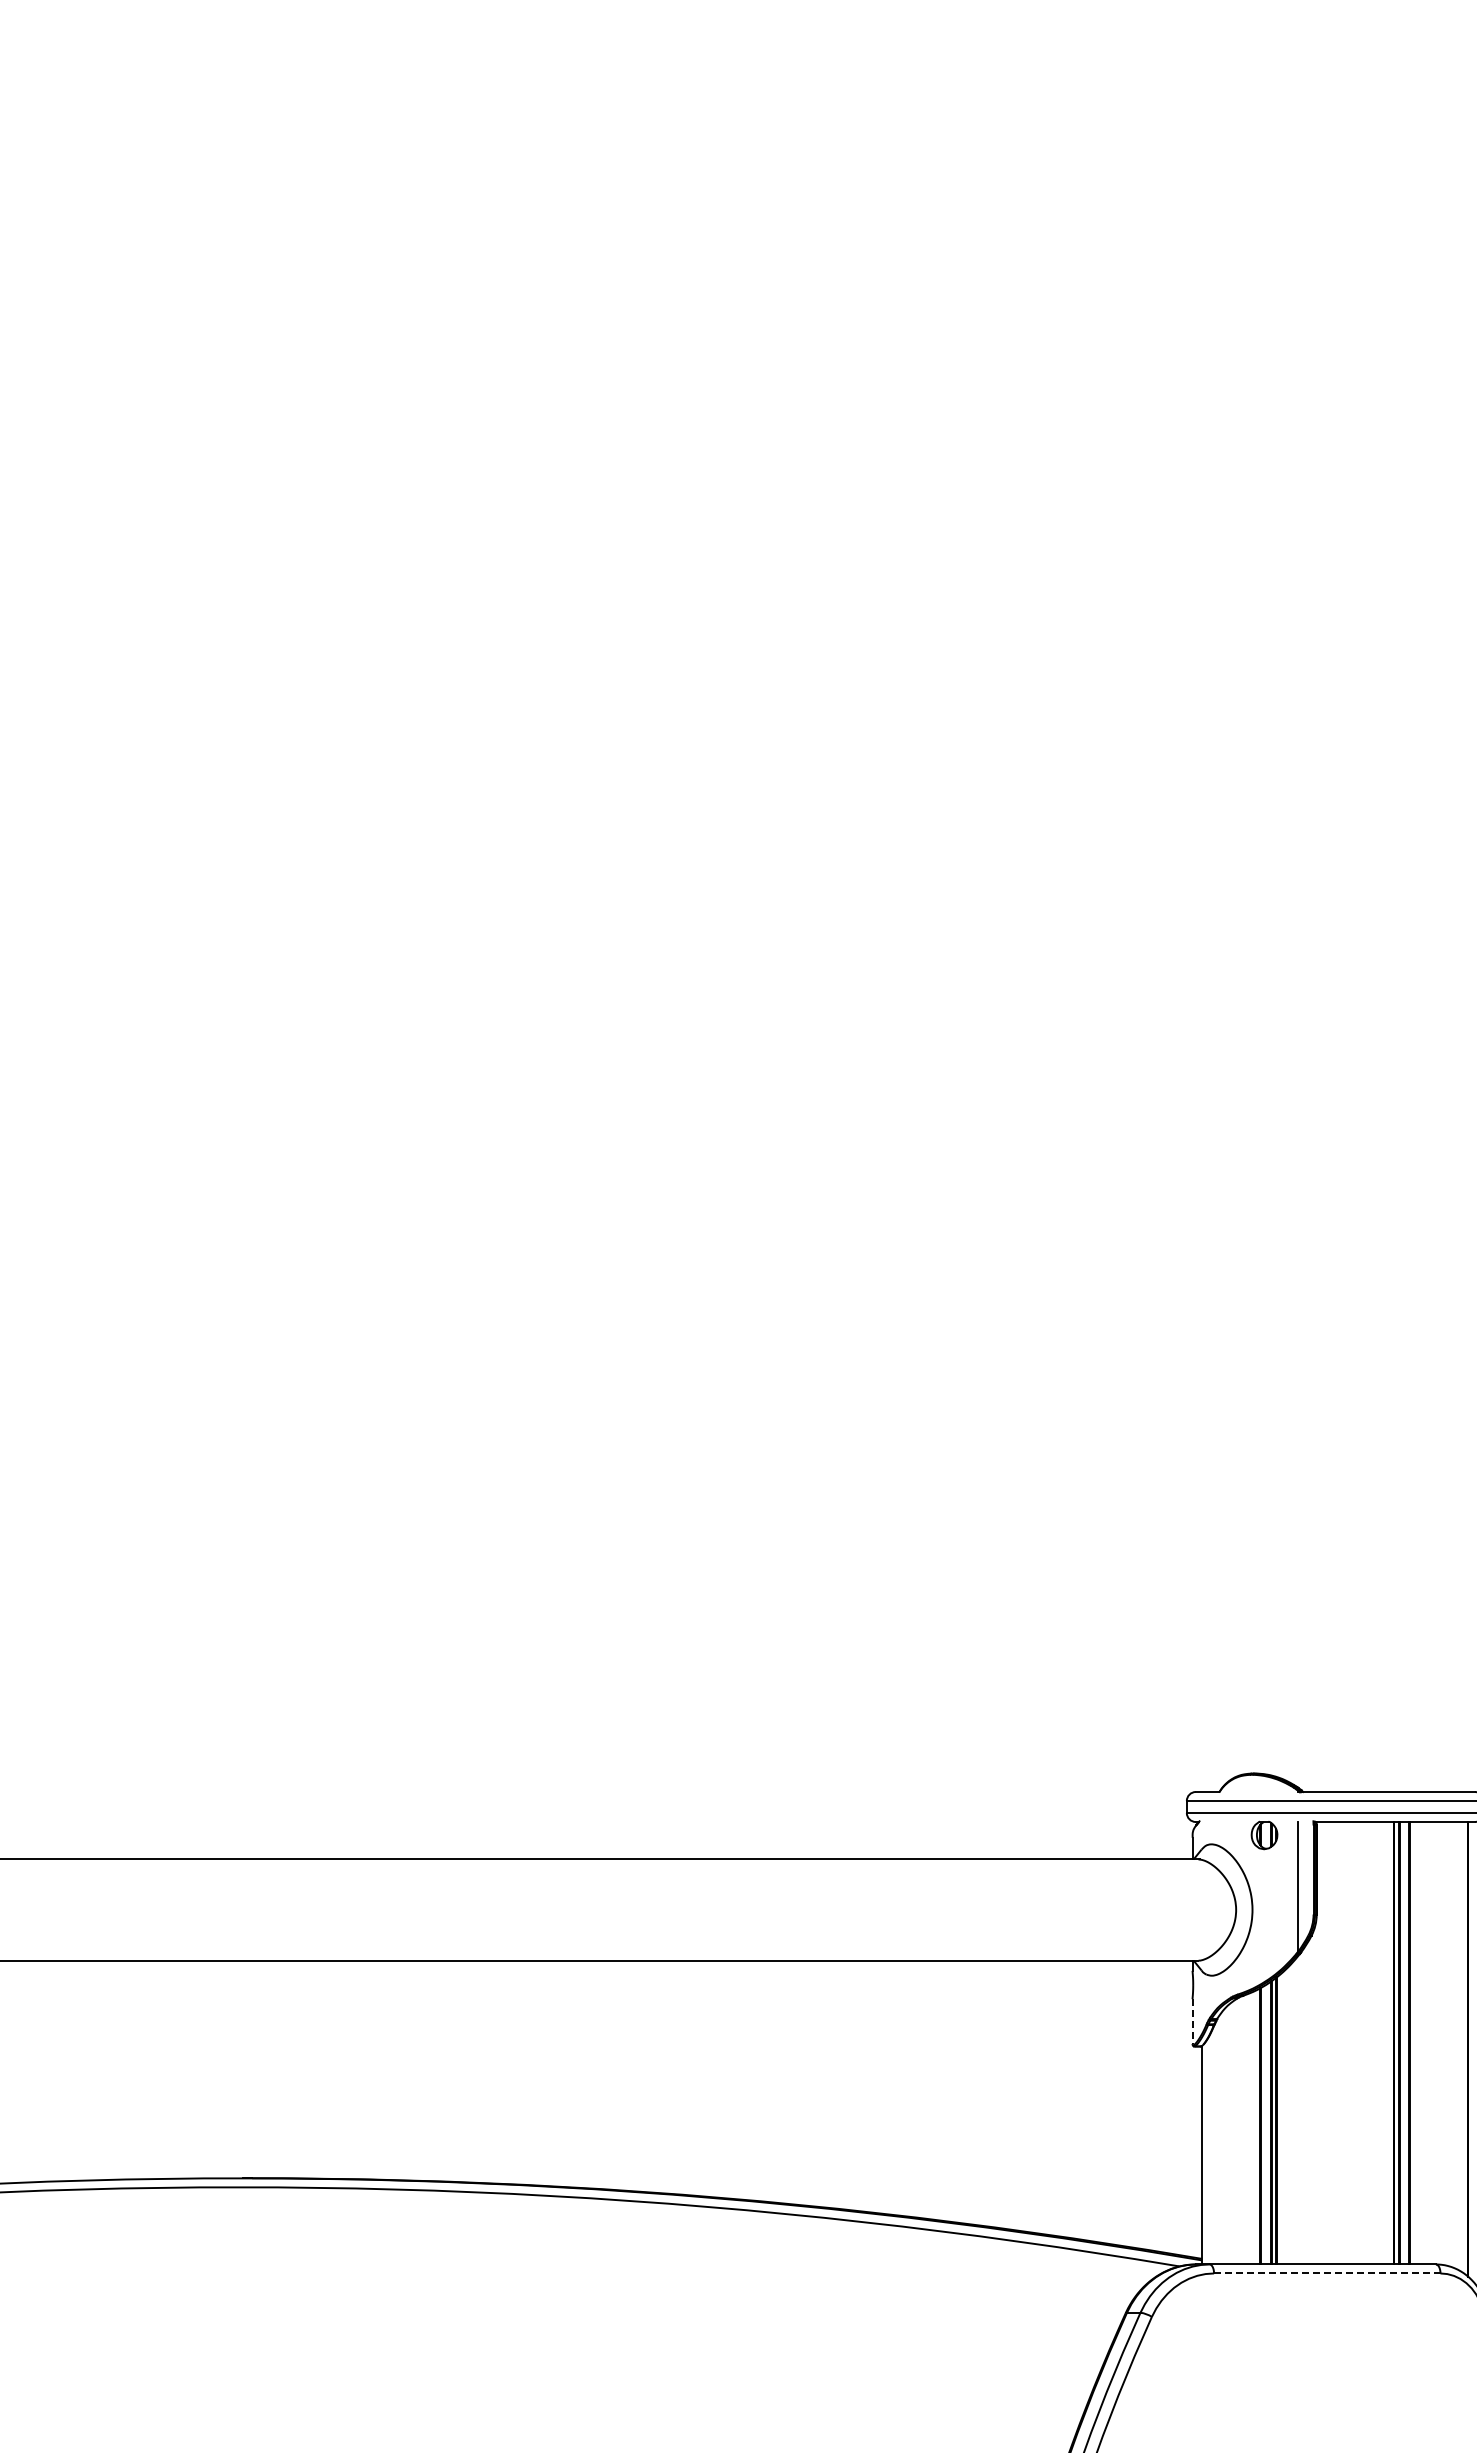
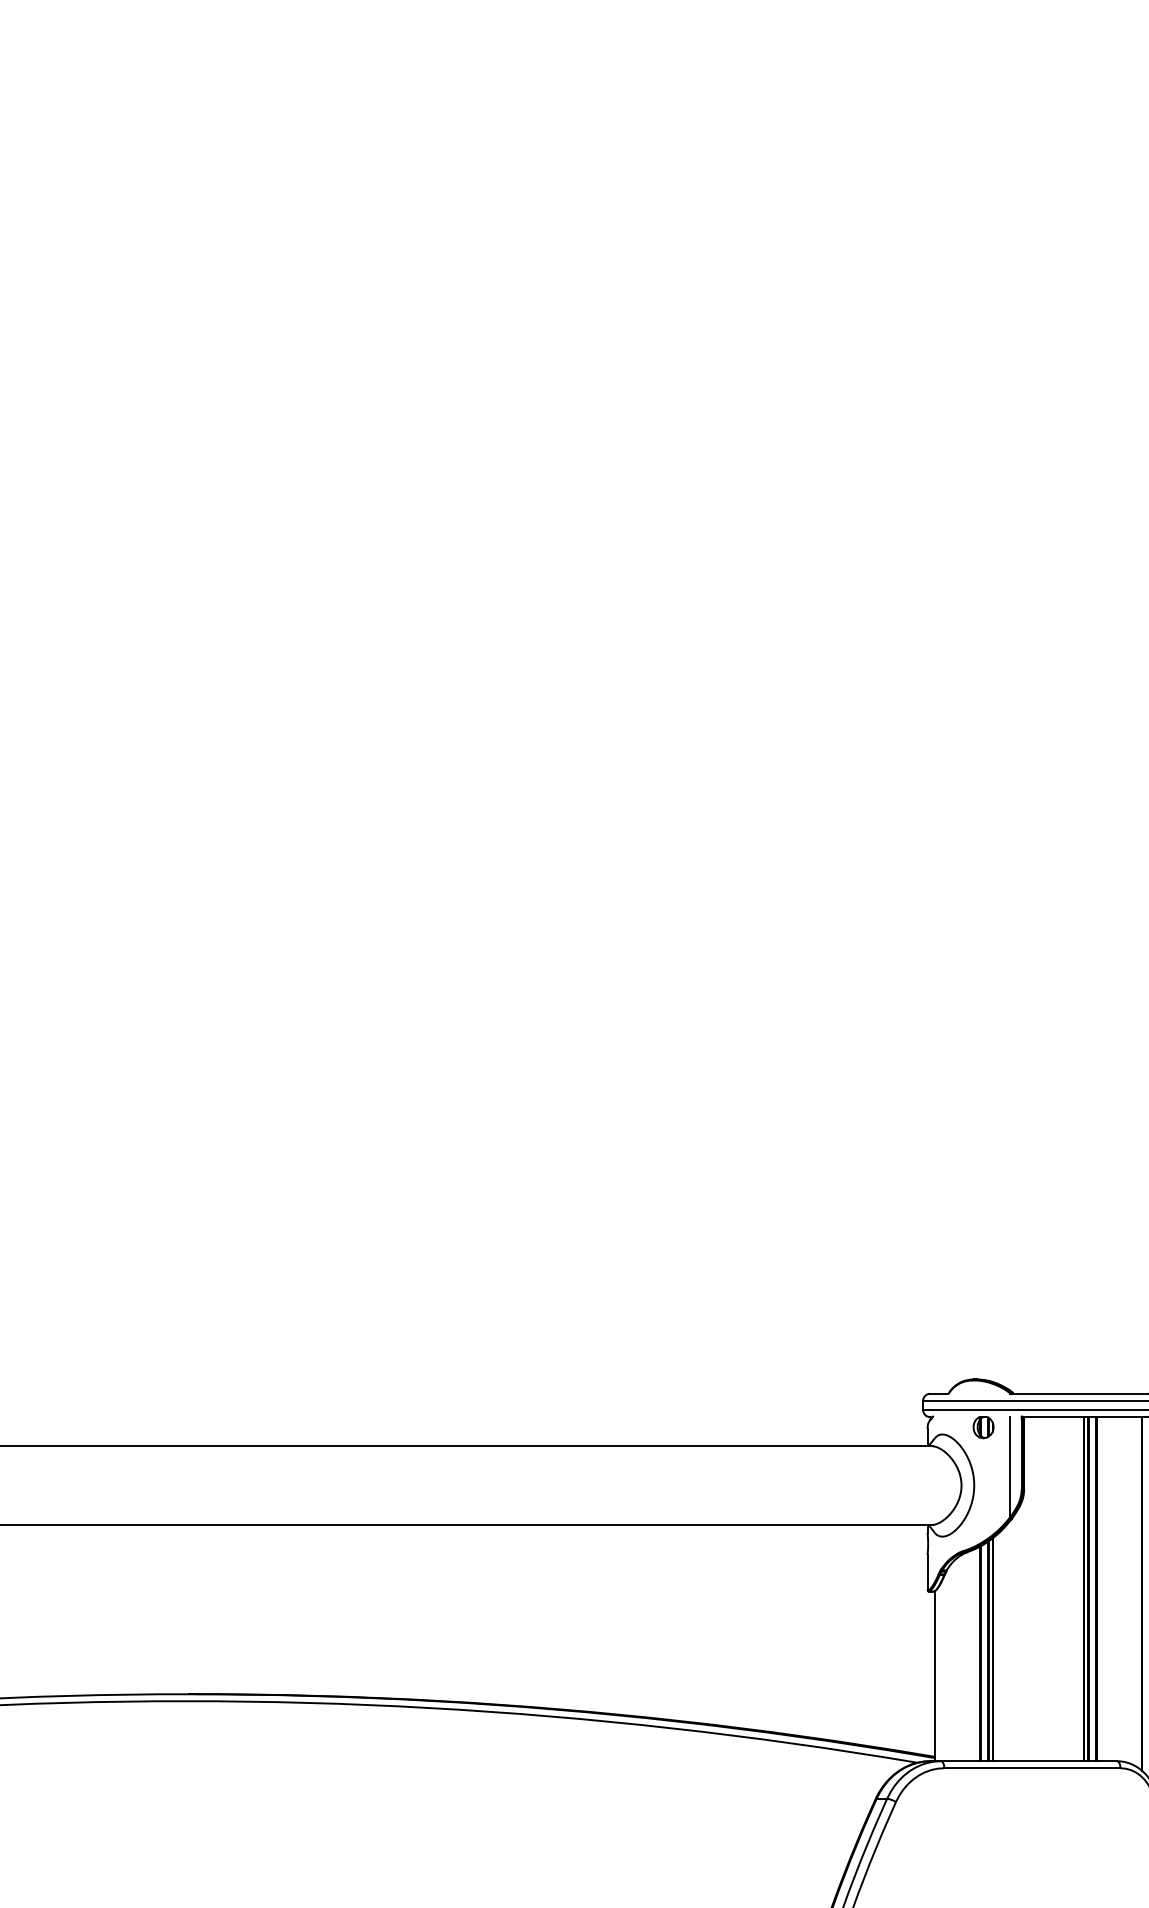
line: (1192, 2022) -> (927, 1573), dashed -> solid
line: (1326, 2273) -> (1031, 1768), dashed -> solid

